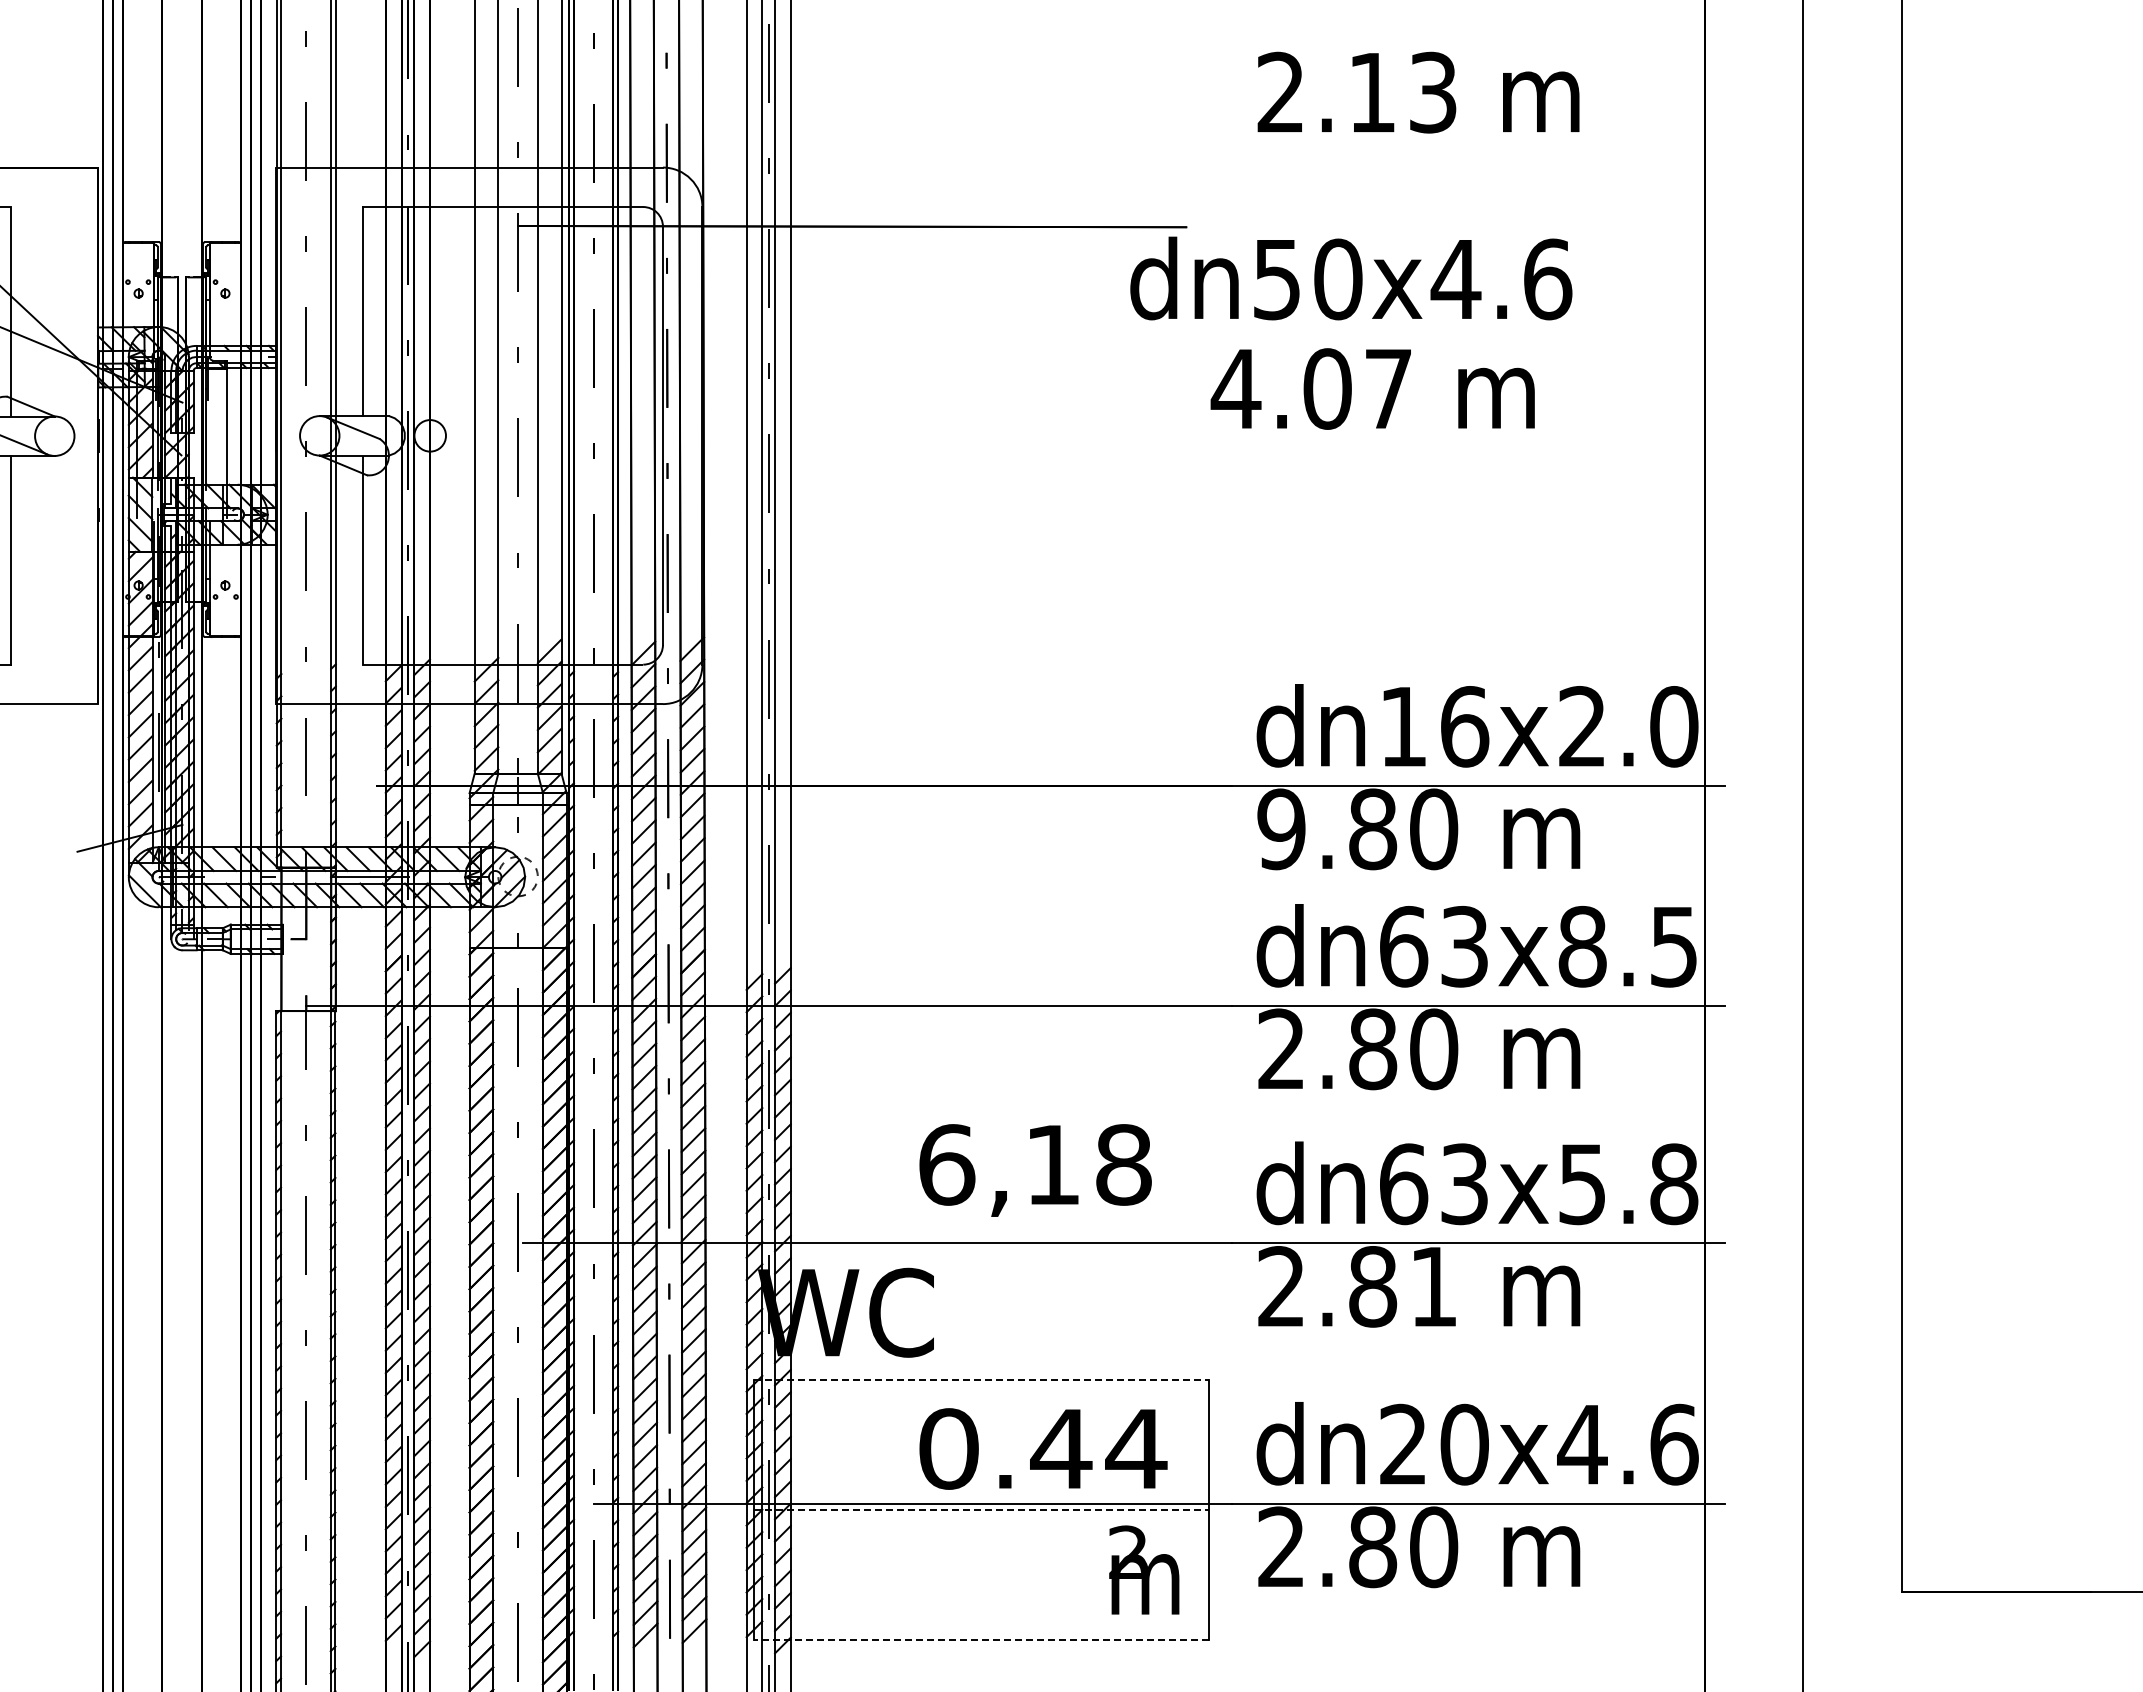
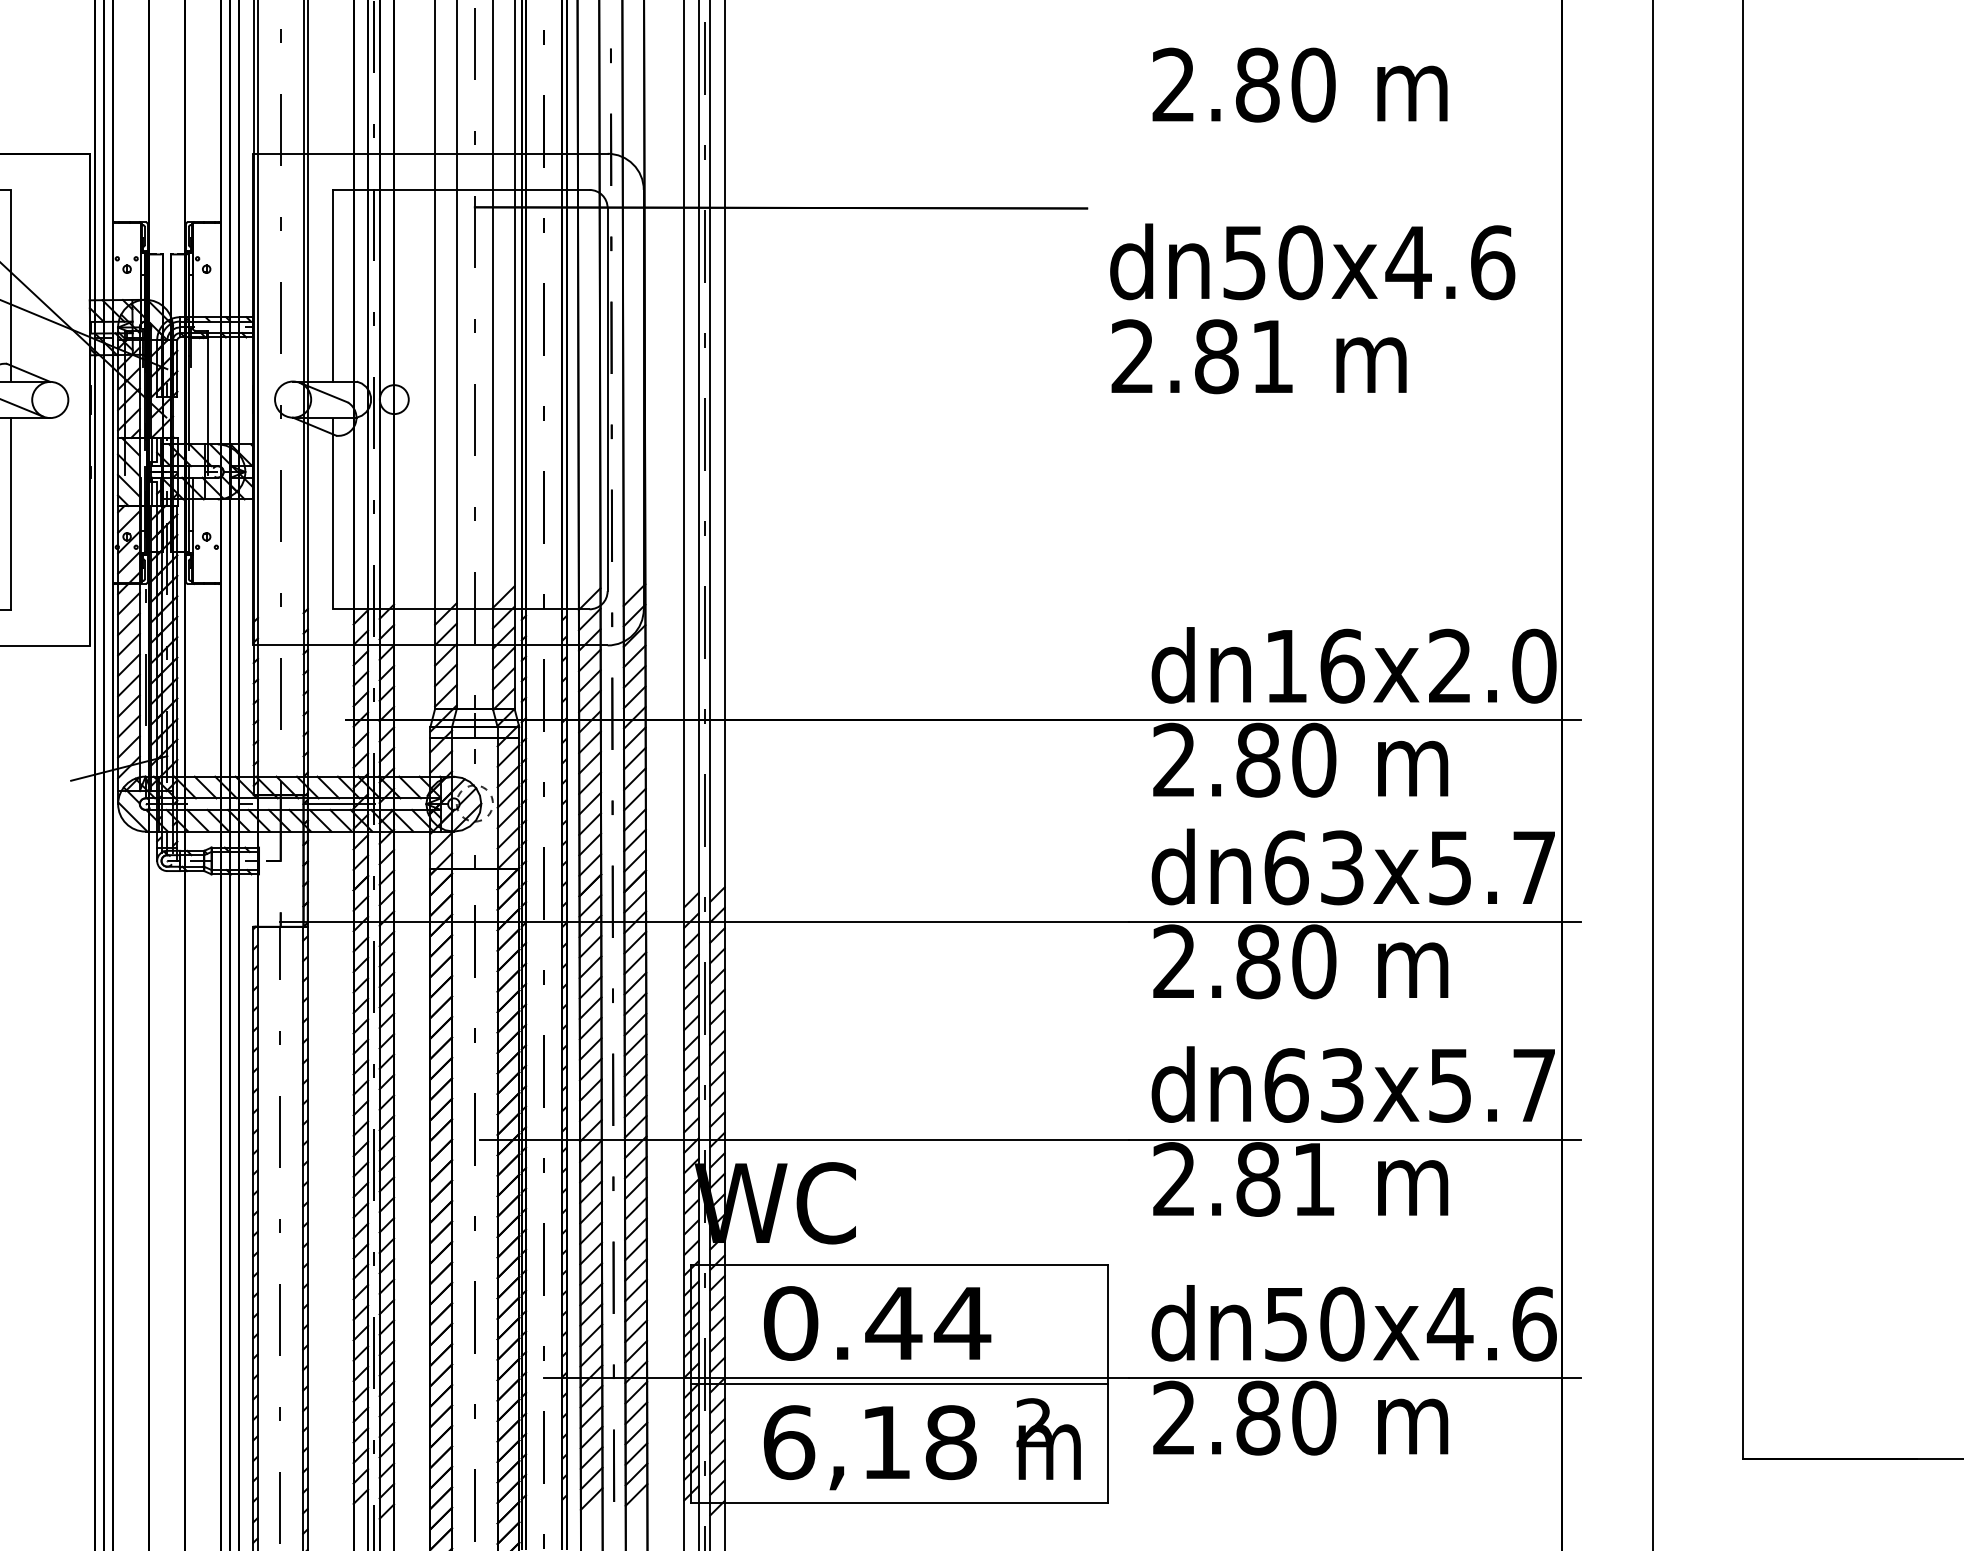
text: (1402, 92) -> (1285, 84), 2.13 -> 2.80
text: (1351, 278) -> (1312, 261), moved
text: (1310, 388) -> (1201, 356), 4.07 -> 2.81
text: (1281, 829) -> (1174, 760), 9.80 -> 2.80
text: (1627, 946) -> (1491, 867), dn63x8.5 -> dn63x5.7
text: (1035, 1170) -> (870, 1447), moved
text: (1674, 1184) -> (1534, 1085), dn63x5.8 -> dn63x5.7
line: (981, 1380) -> (899, 1265), dashed -> solid
text: (1402, 1444) -> (1285, 1323), dn20x4.6 -> dn50x4.6
text: (1043, 1448) -> (877, 1323), moved
line: (981, 1510) -> (899, 1384), dashed -> solid
line: (980, 1640) -> (898, 1503), dashed -> solid

